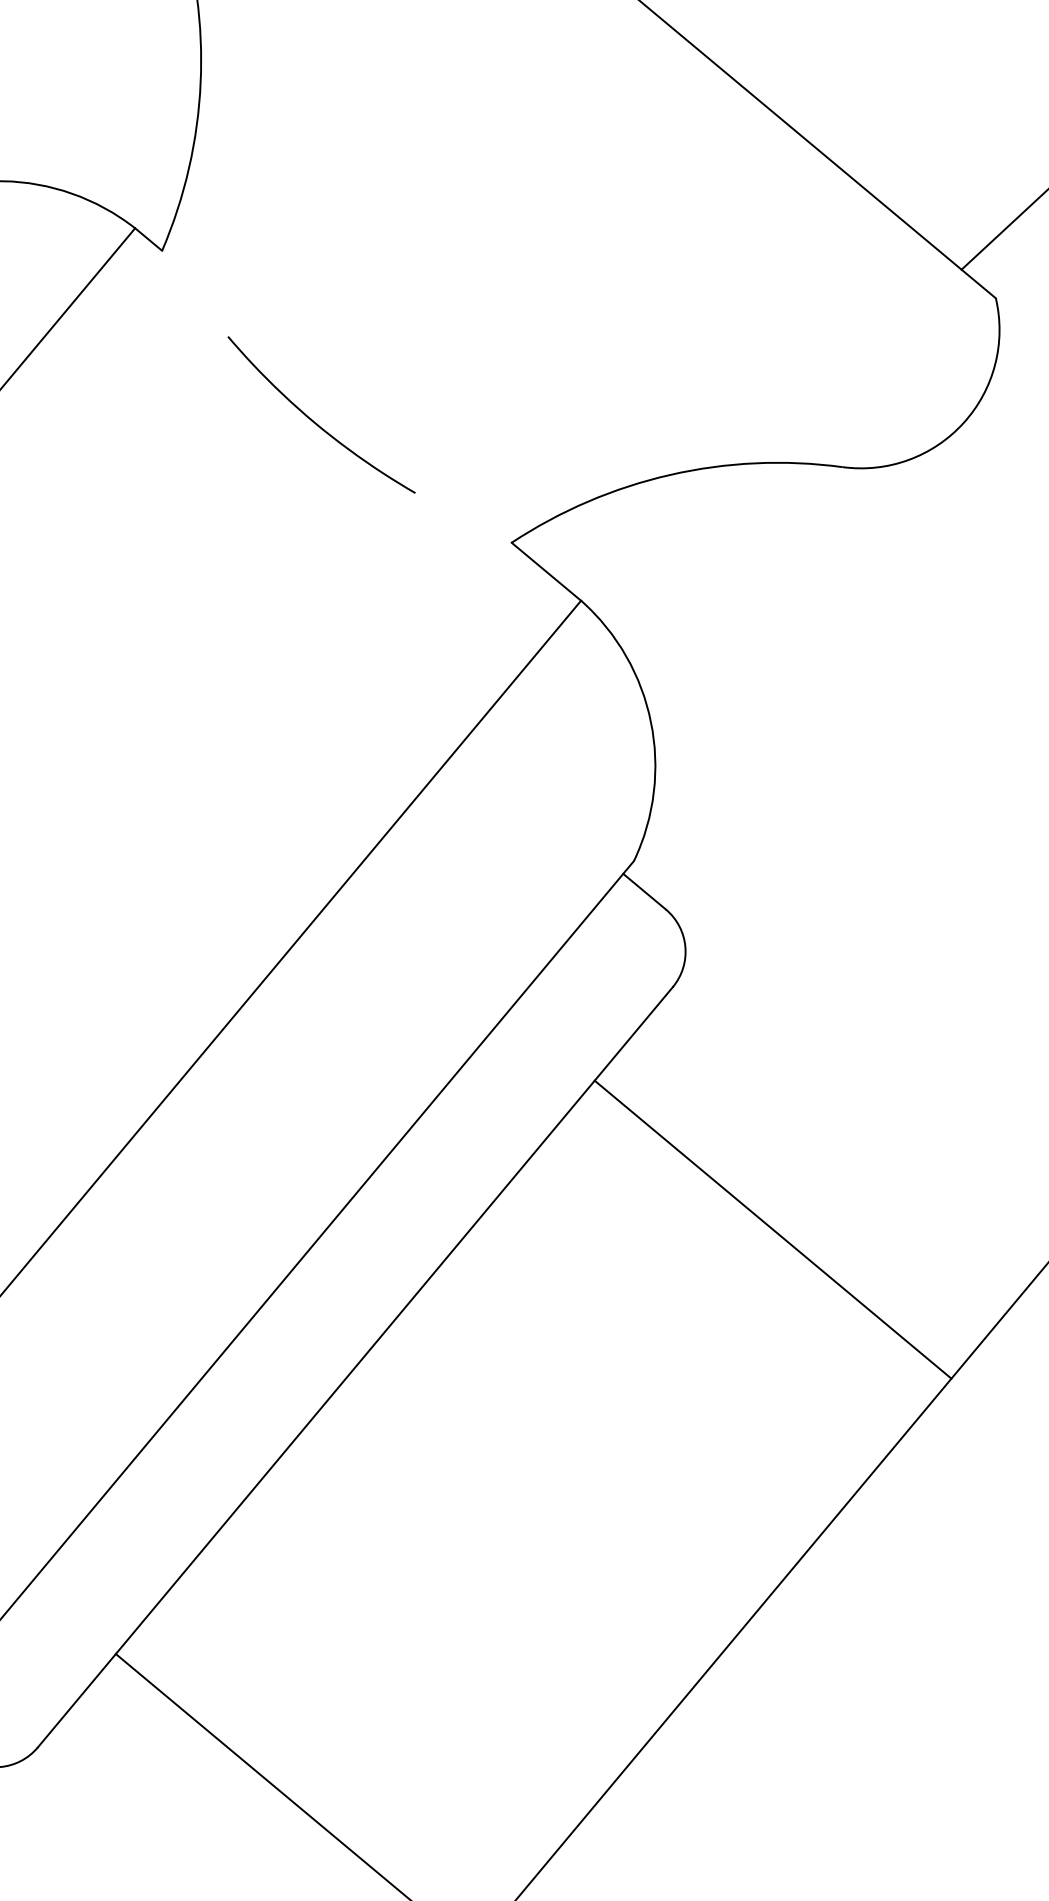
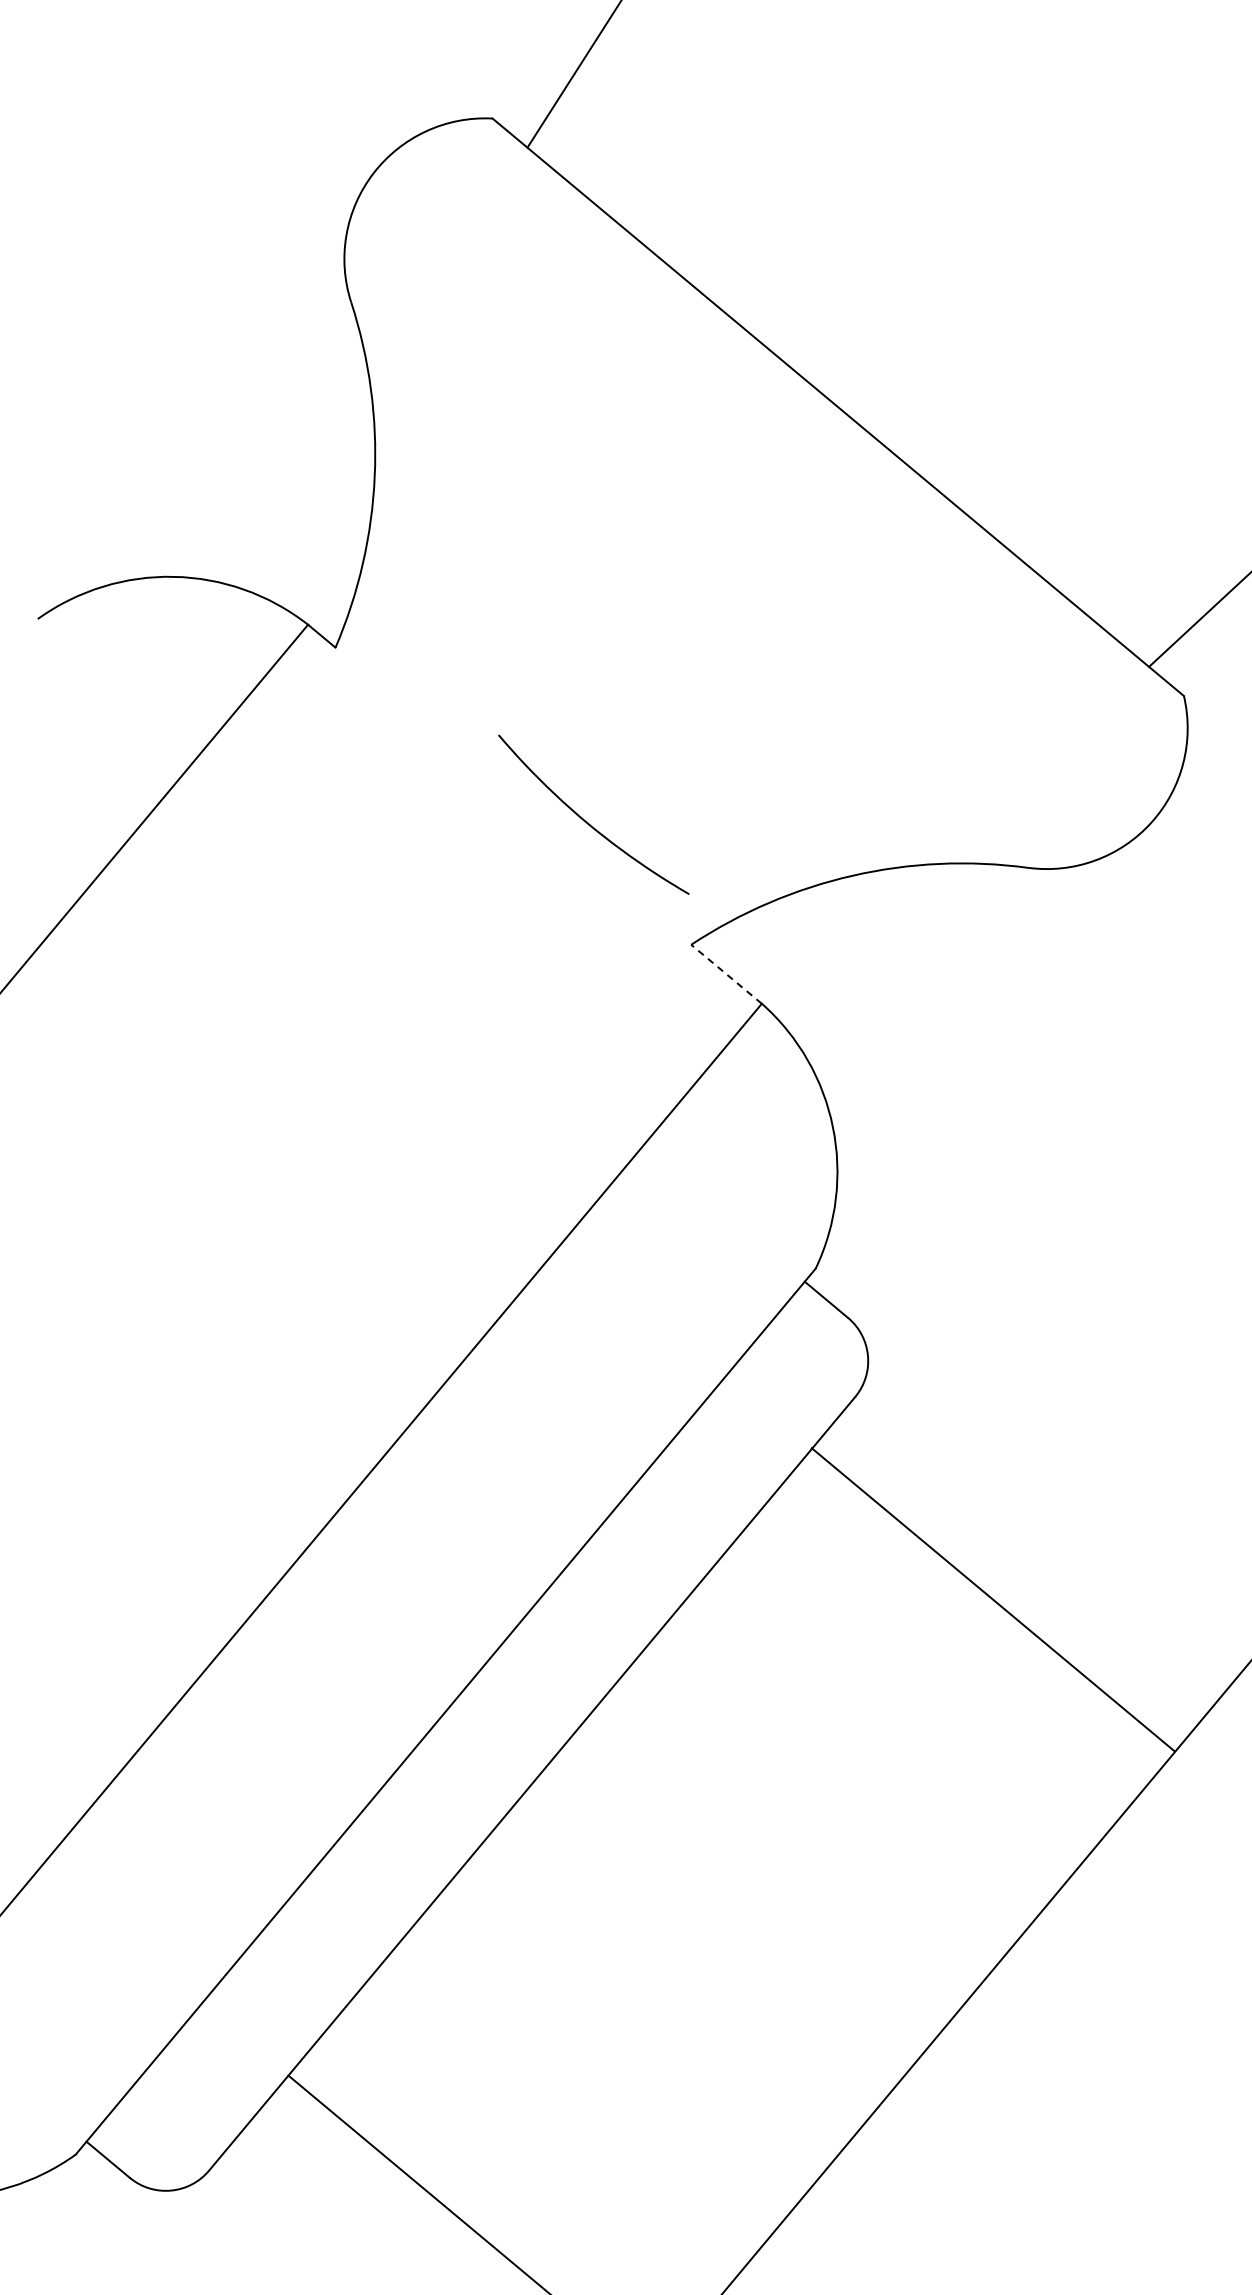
curve: (316, 422) -> (588, 822), moved
line: (546, 571) -> (726, 974), solid -> dashed
line: (772, 1229) -> (992, 1599), moved

